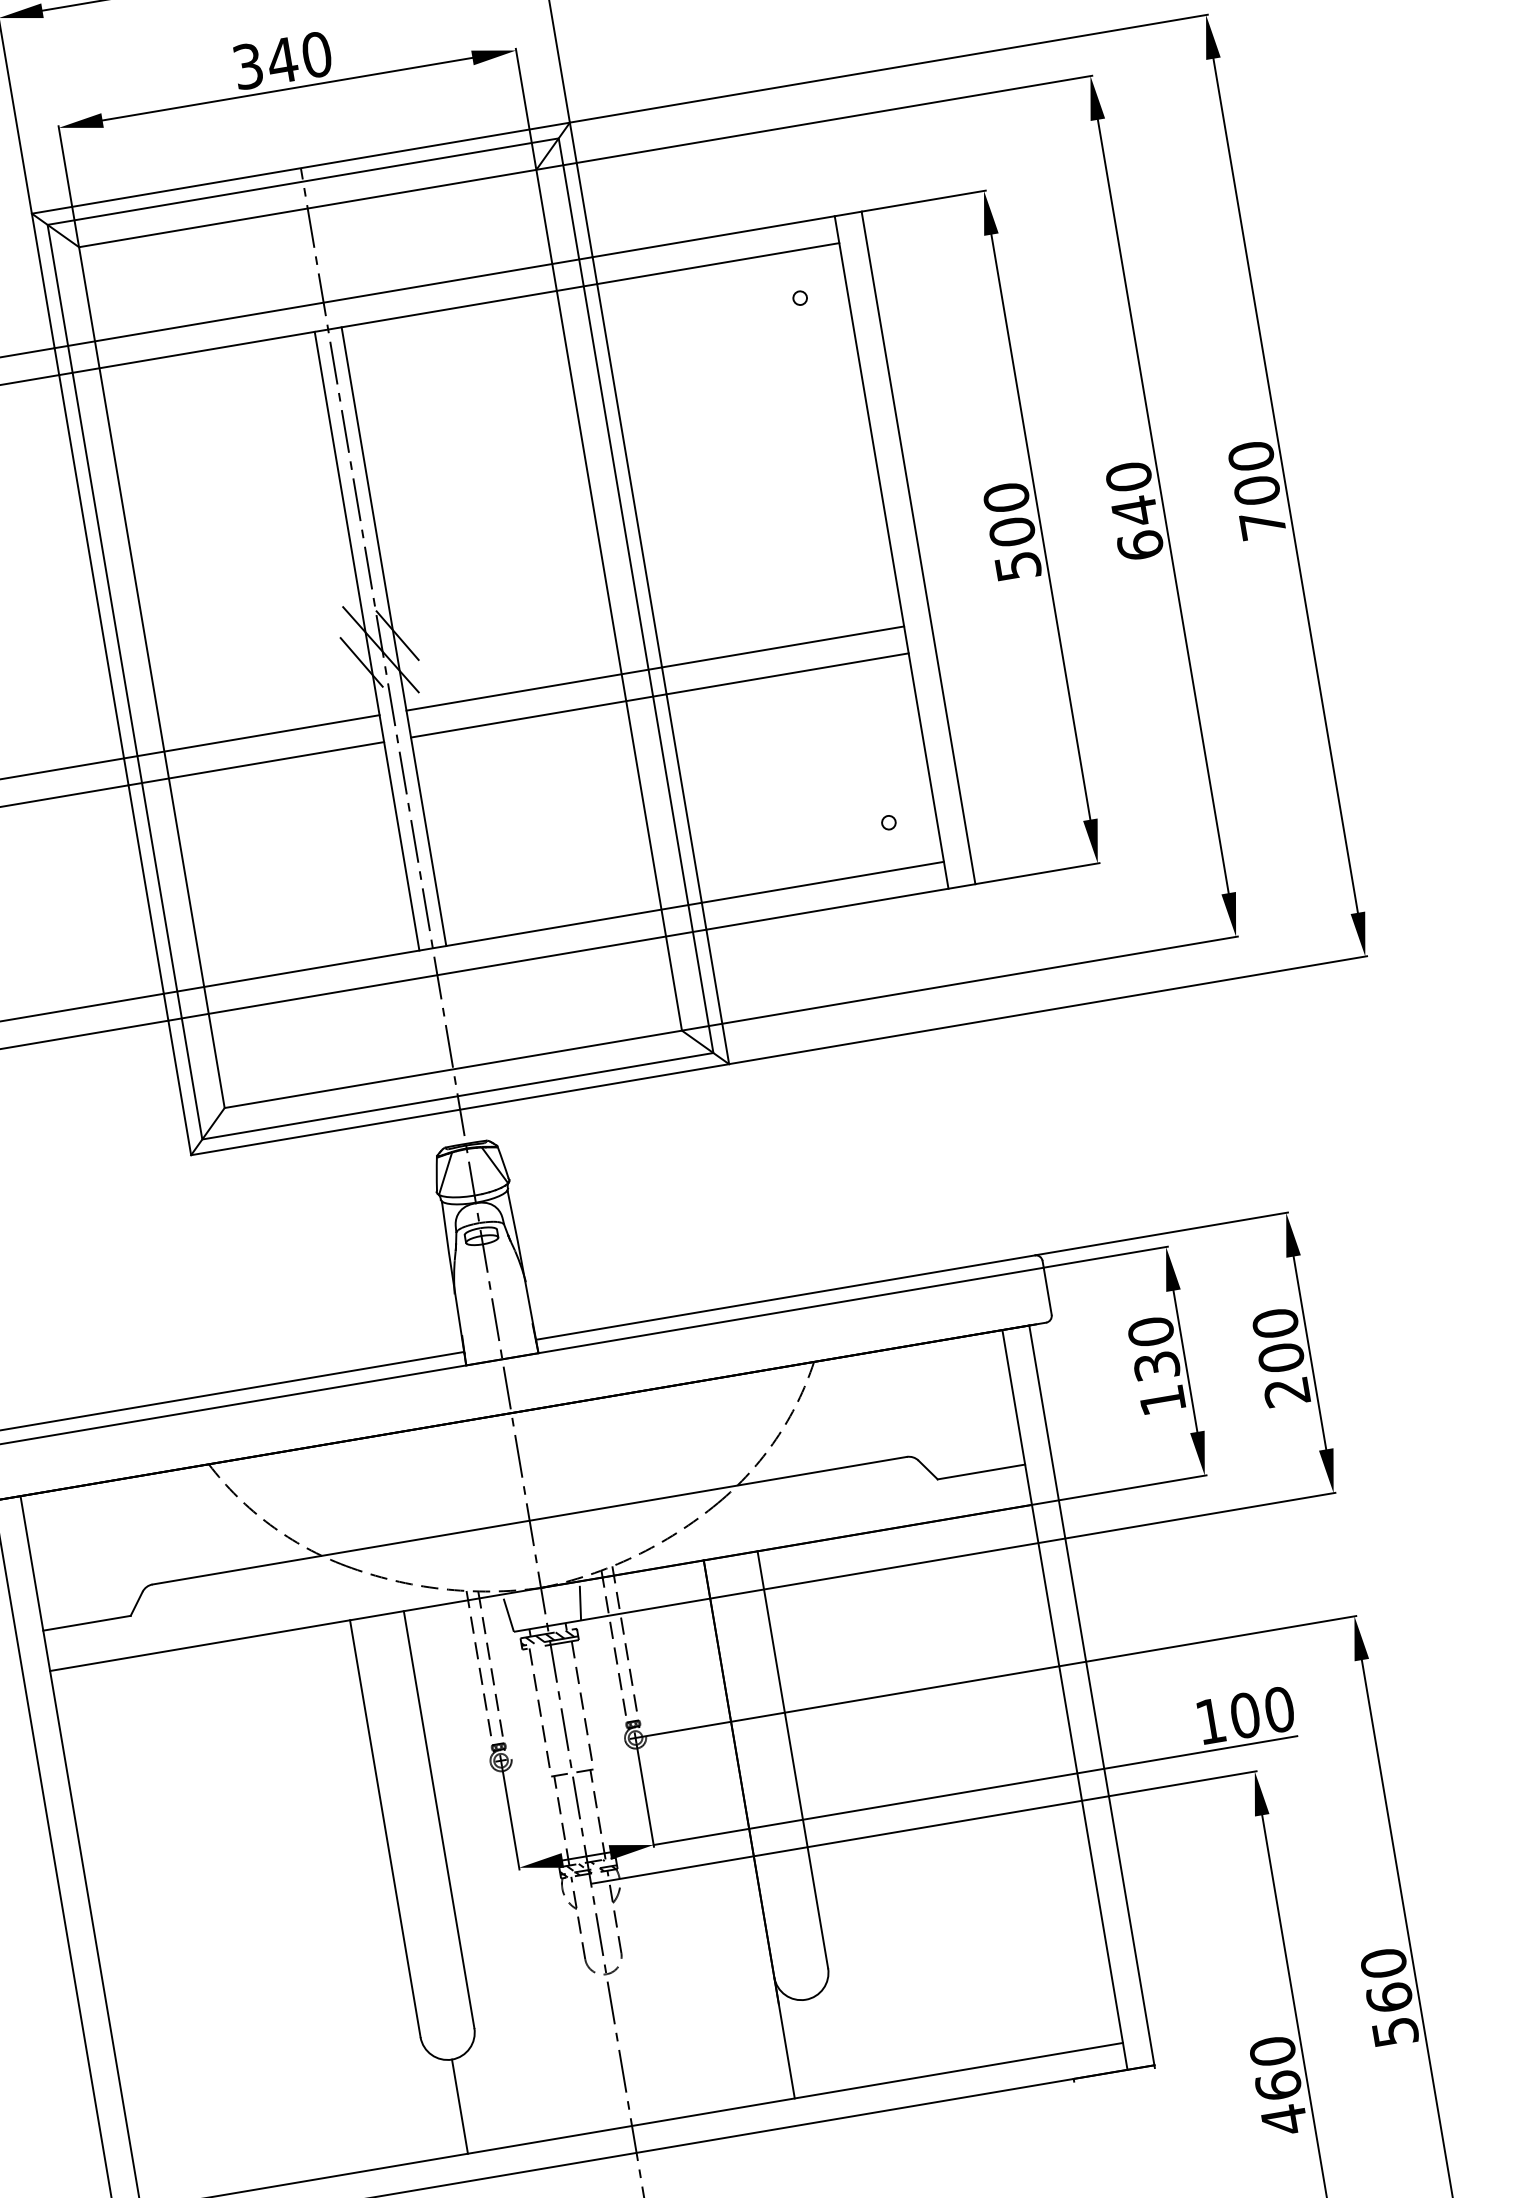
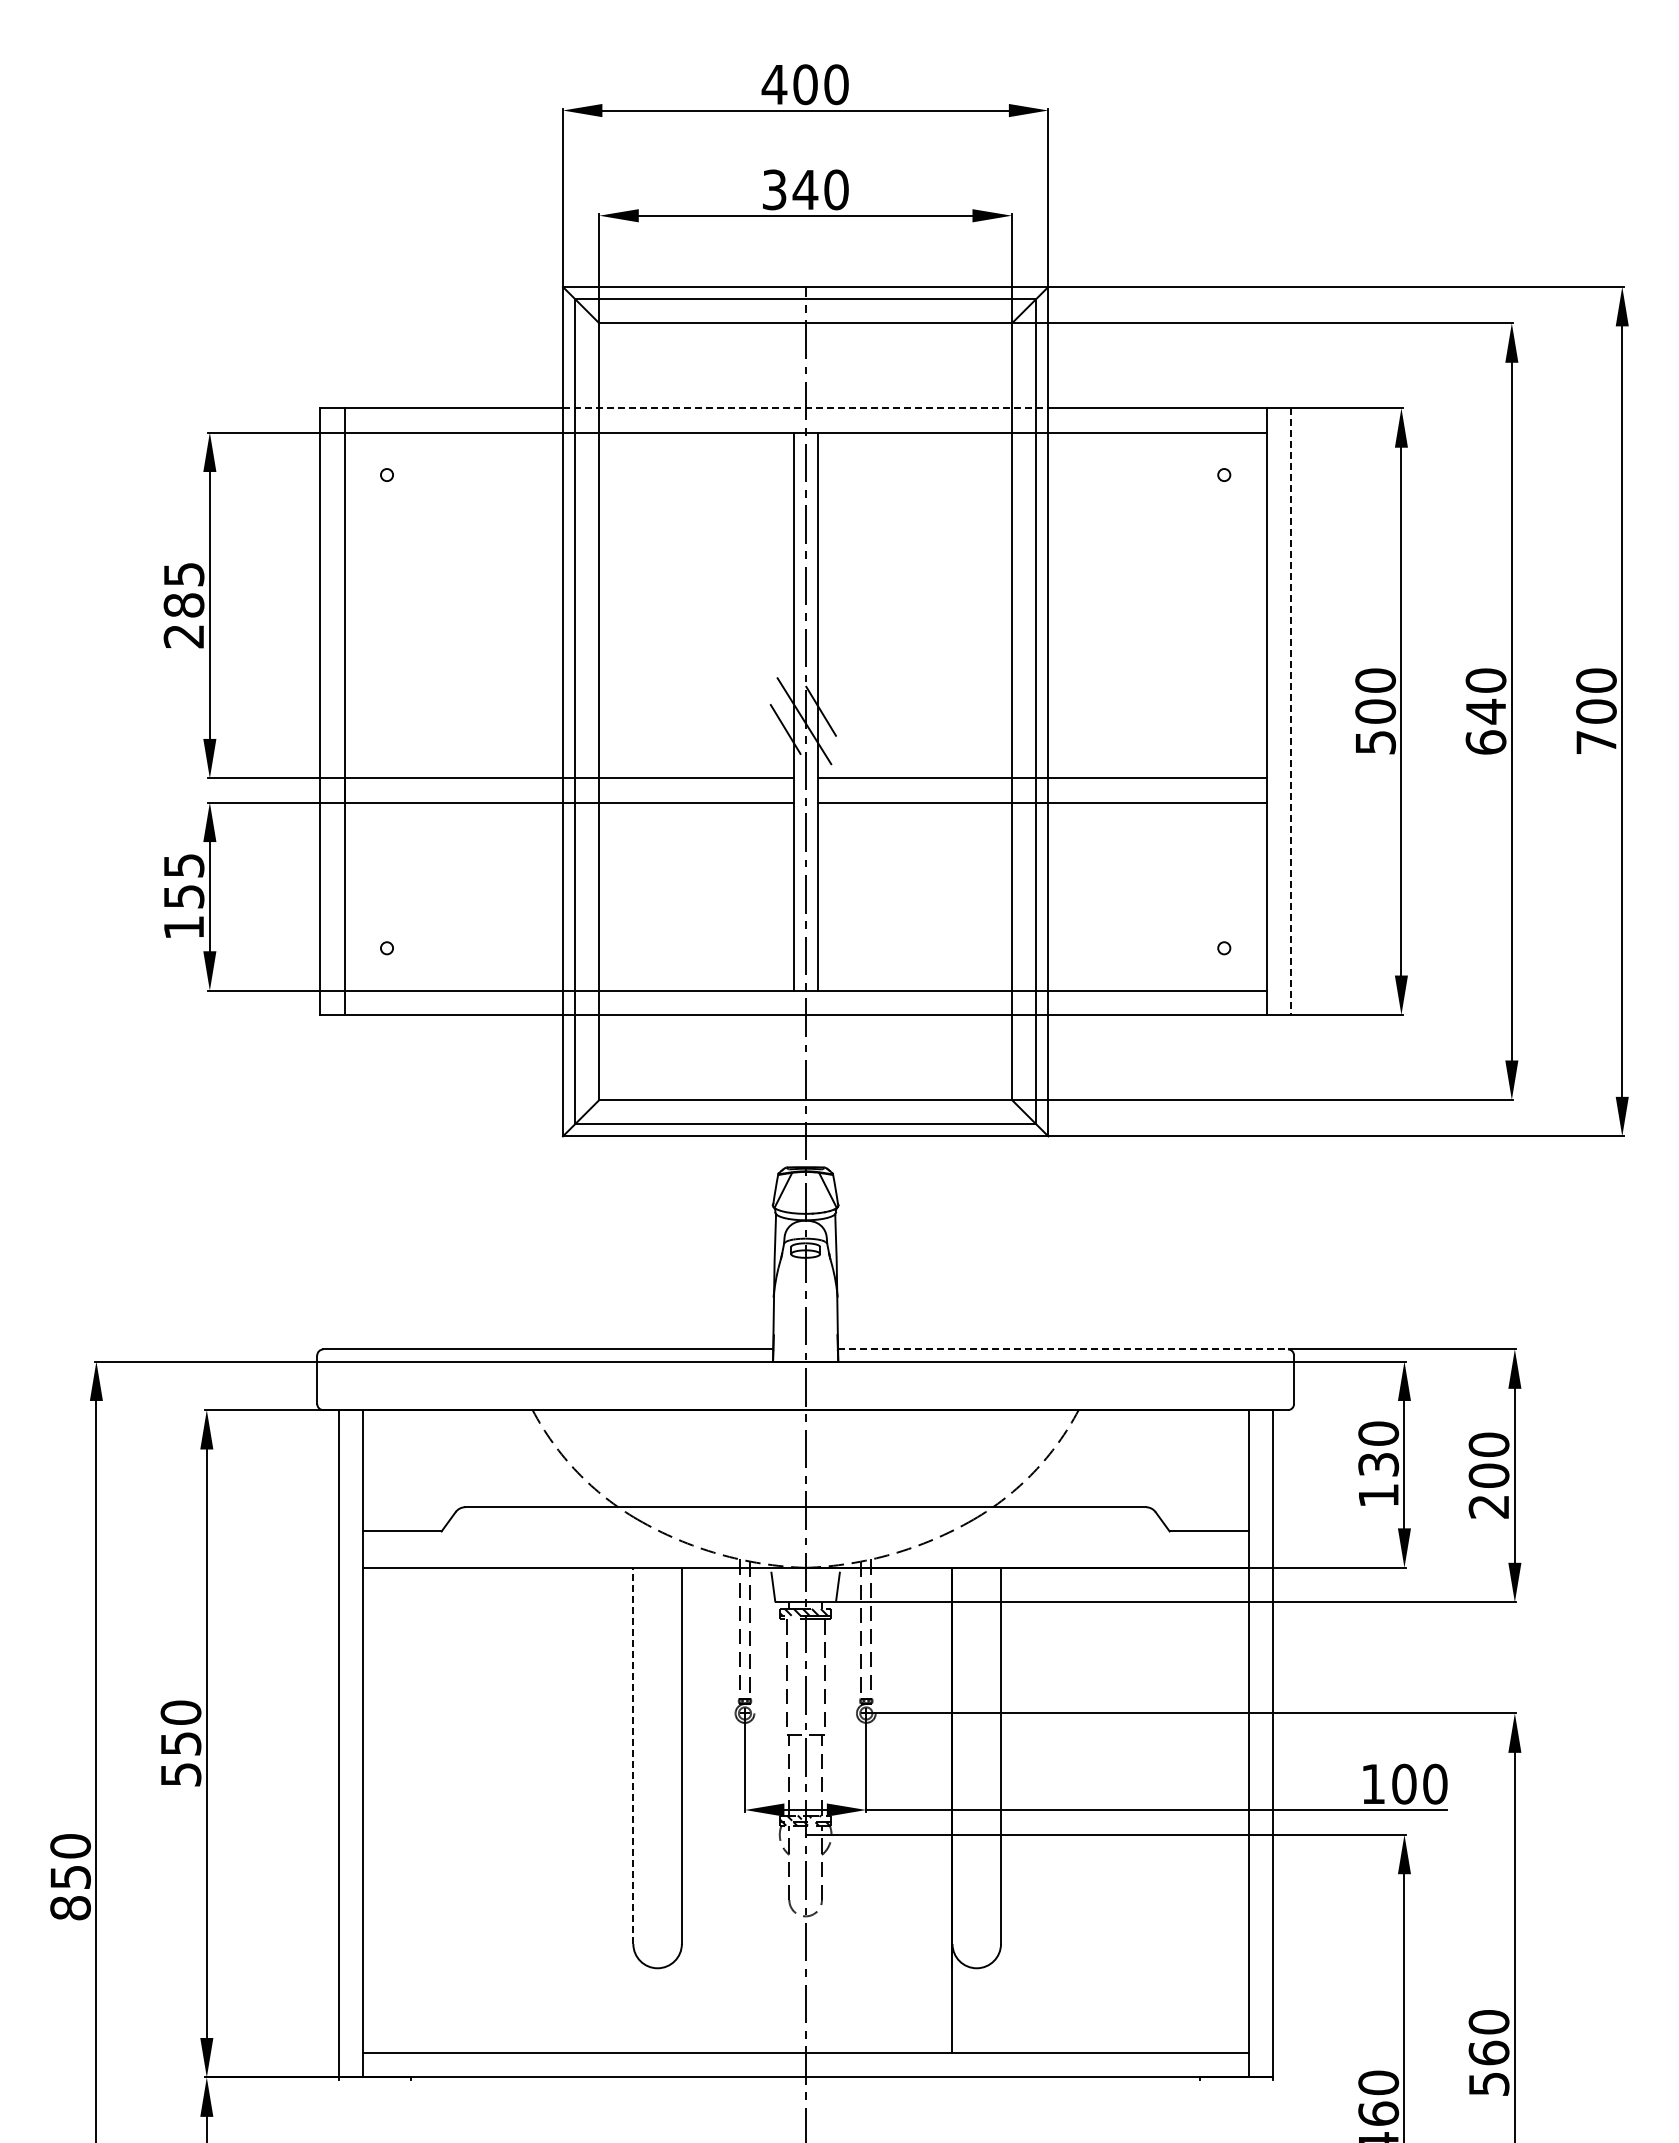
line: (323, 302) -> (805, 408), solid -> dashed
line: (919, 548) -> (1291, 712), solid -> dashed
line: (785, 1297) -> (1063, 1349), solid -> dashed
line: (385, 1828) -> (633, 1755), solid -> dashed
line: (459, 2106) -> (657, 2010), removed

